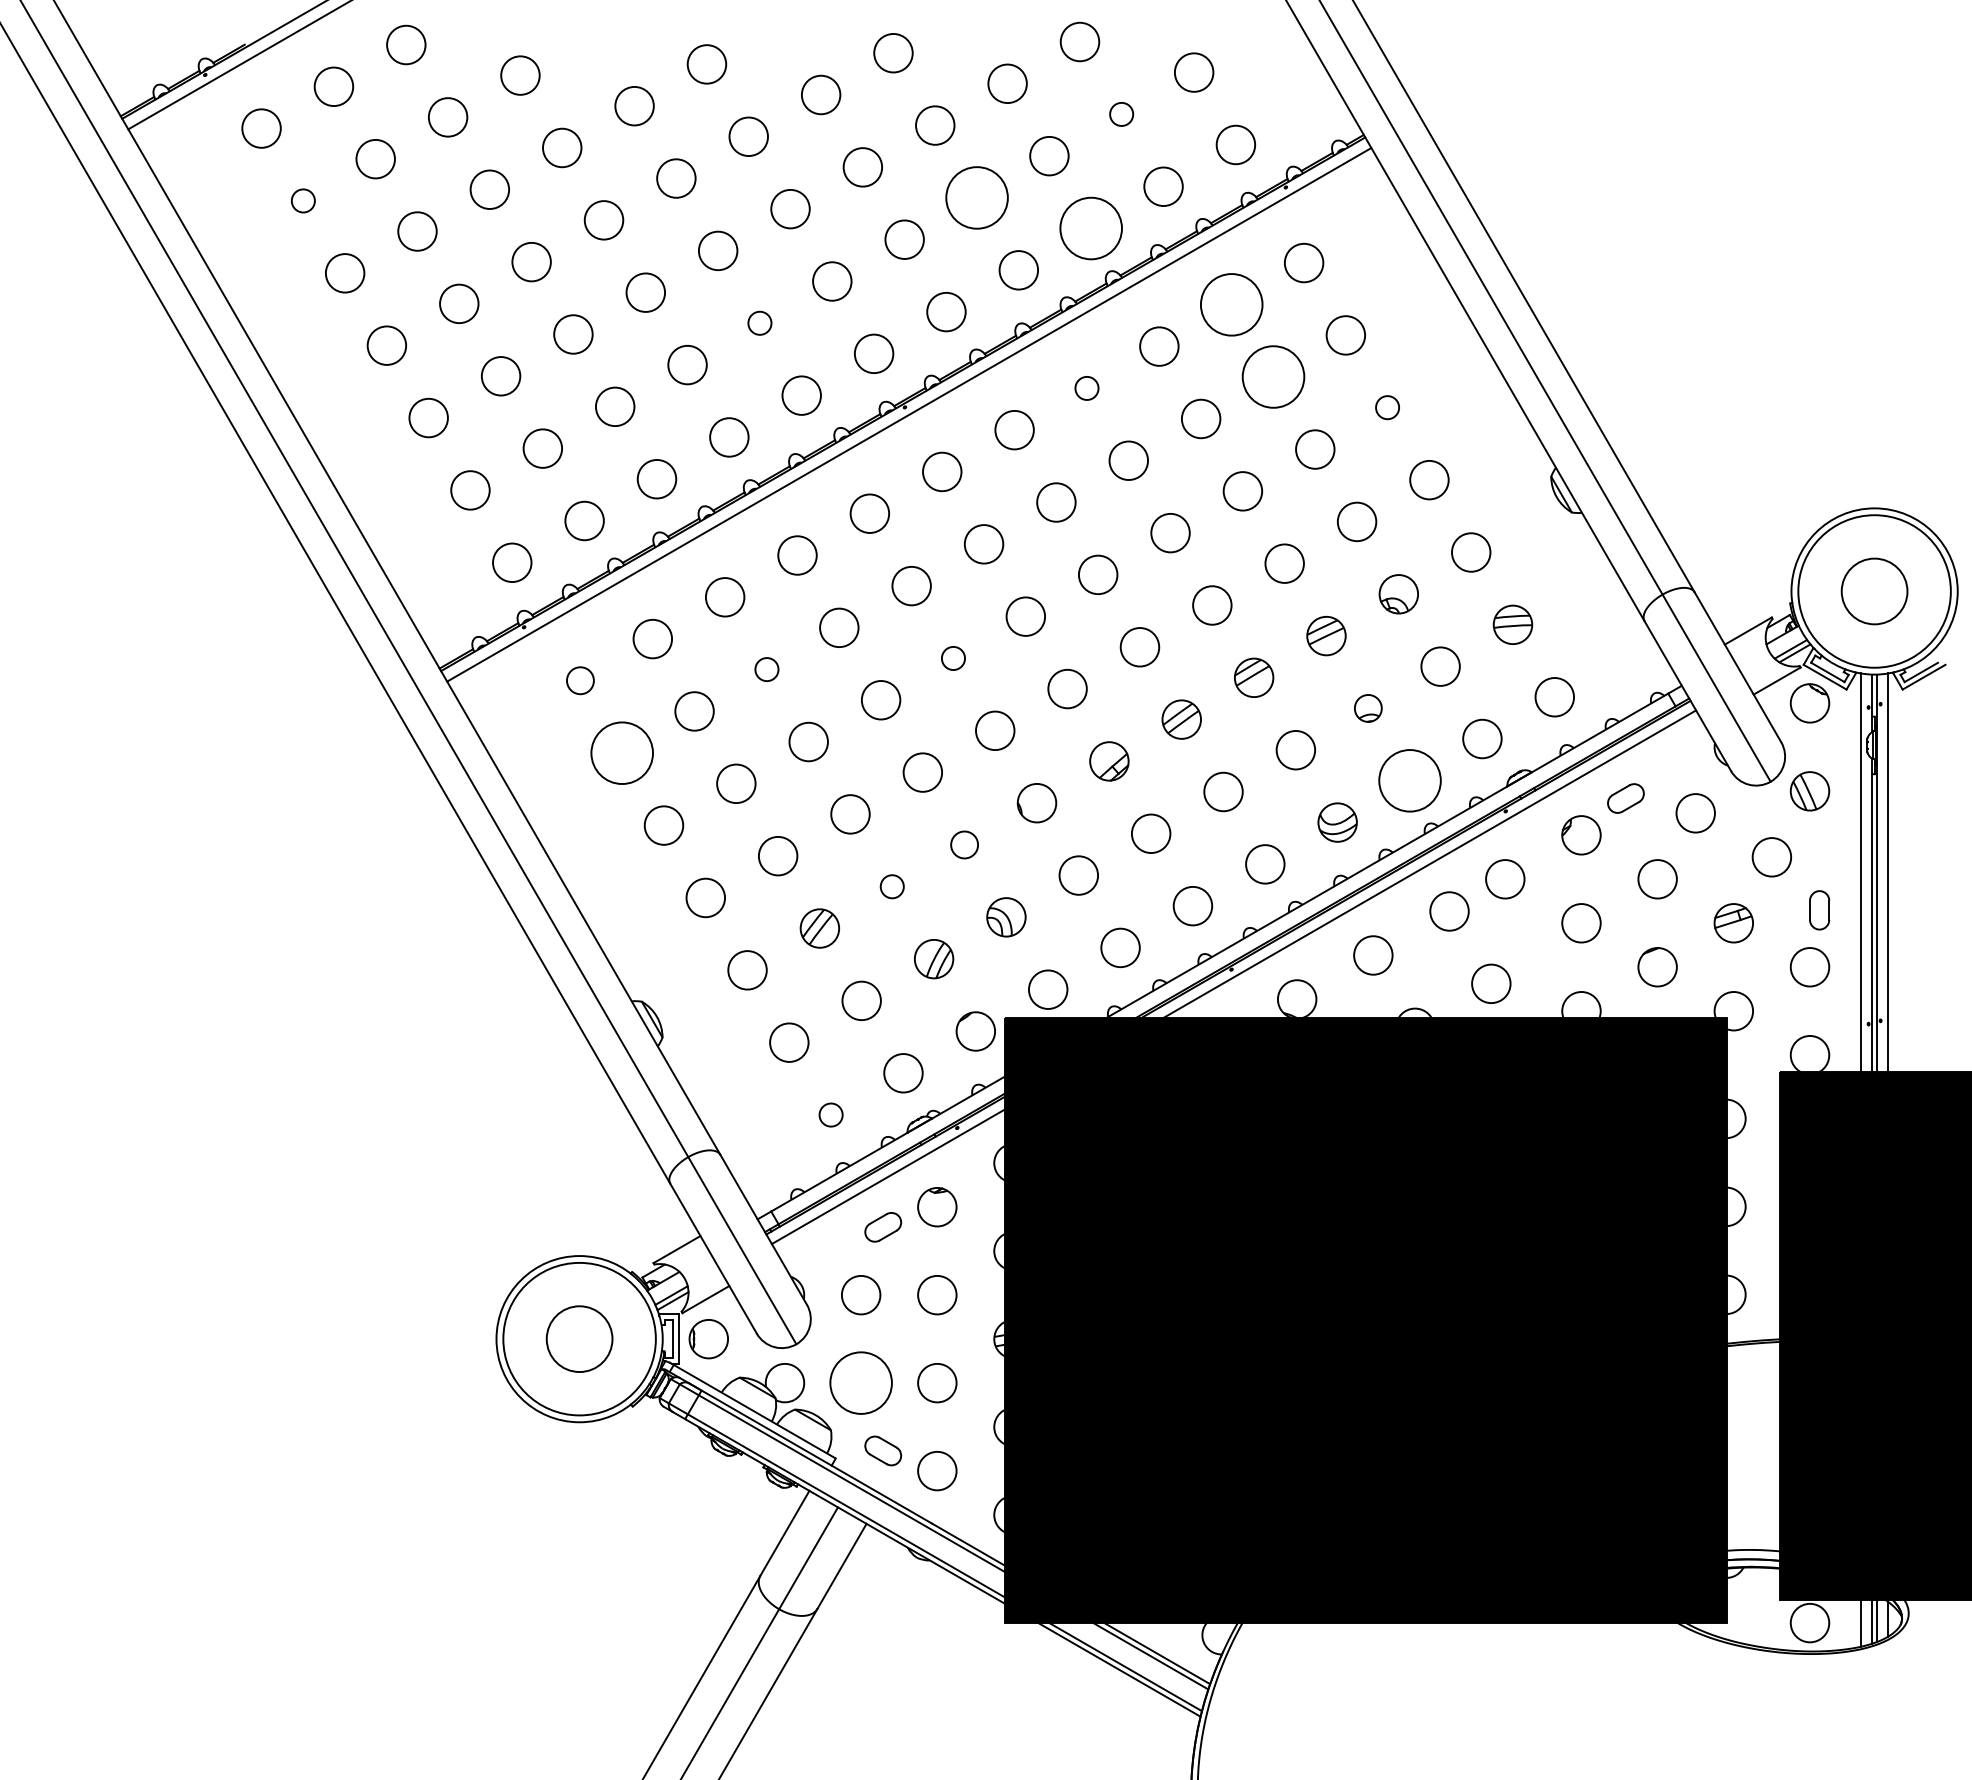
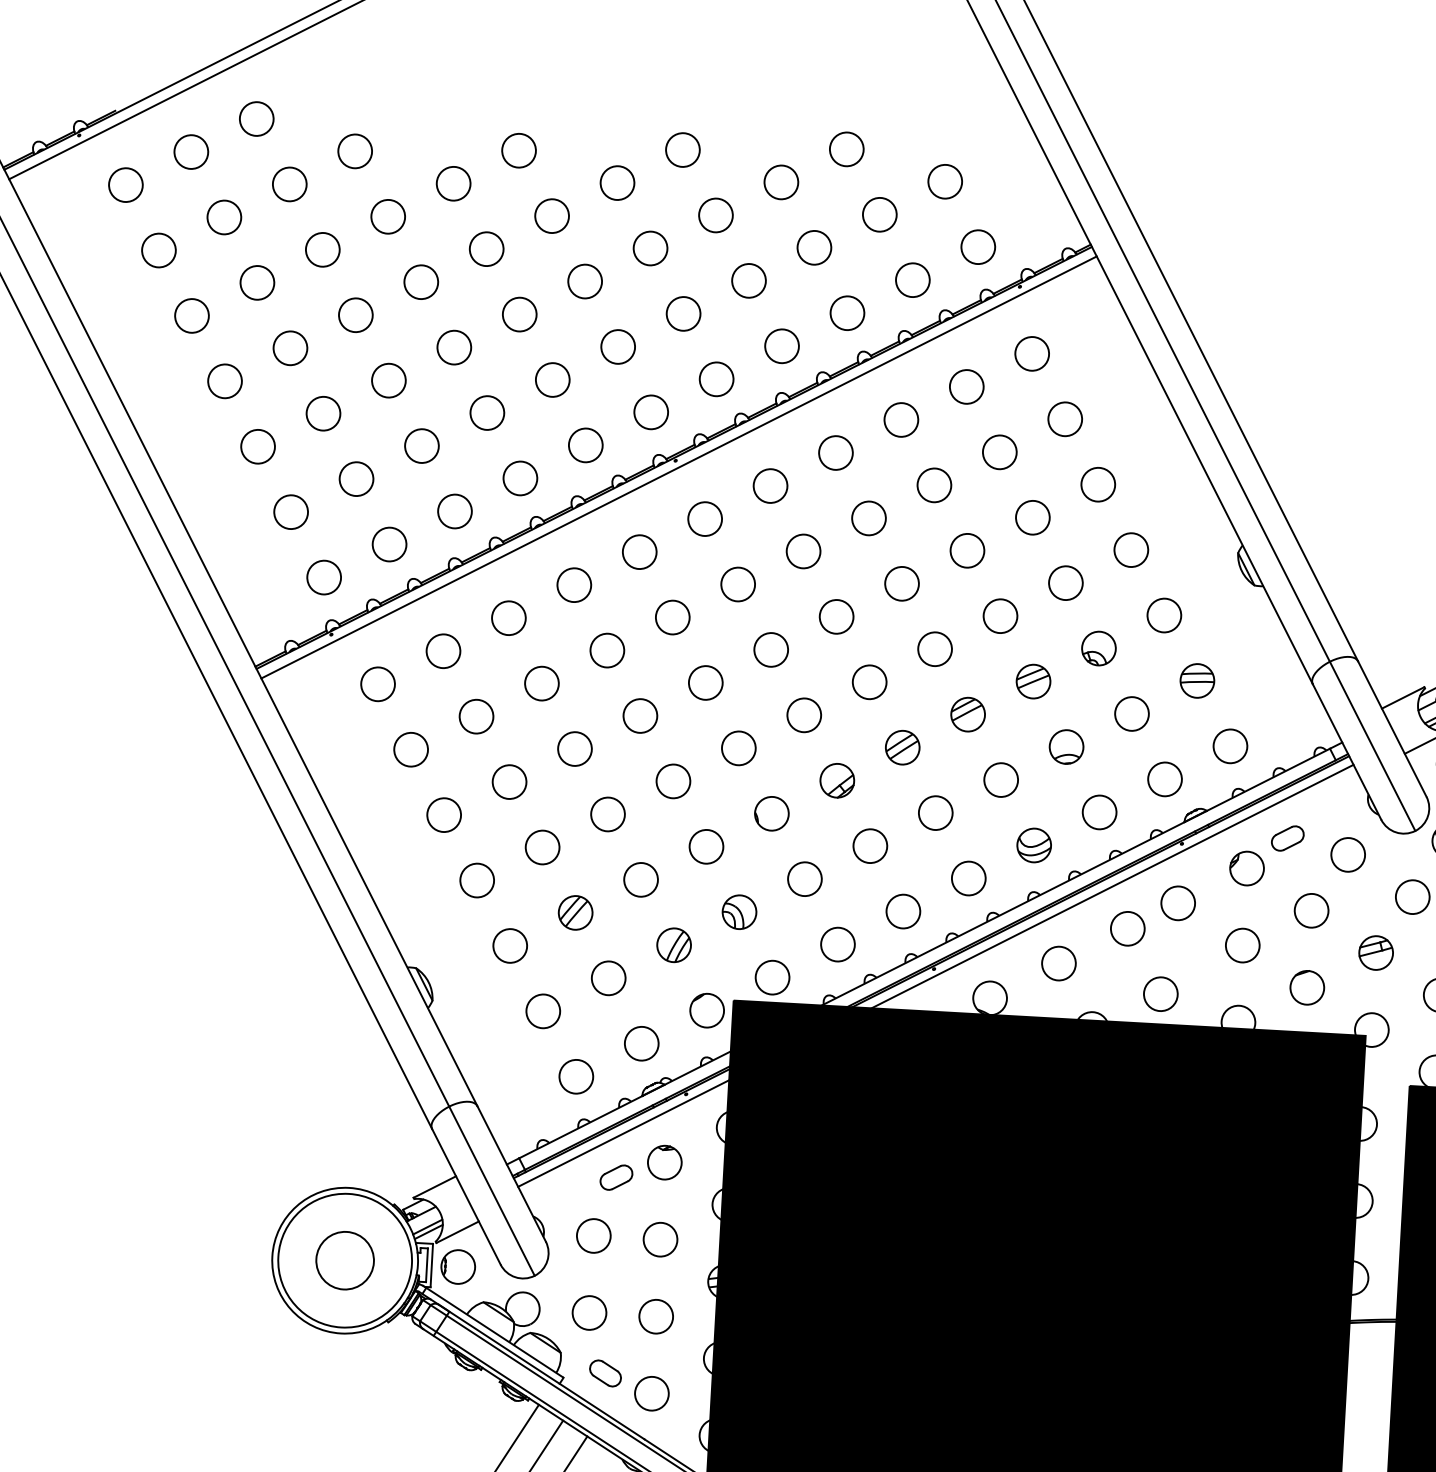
circle: (1121, 114) -> (879, 214), size x1.67
circle: (976, 197) -> (748, 280), size x0.62
circle: (303, 200) -> (159, 250), size x1.67
circle: (1090, 228) -> (846, 313), size x0.62
circle: (1231, 304) -> (966, 386), size x0.62
circle: (759, 323) -> (552, 380), size x1.67
circle: (1273, 377) -> (999, 452), size x0.62
circle: (1086, 388) -> (835, 453), size x1.67
circle: (1387, 407) -> (1098, 484), size x1.67
circle: (953, 658) -> (705, 683), size x1.67
circle: (766, 669) -> (541, 683), size x1.67
circle: (580, 680) -> (378, 684), size x1.43
part: (1368, 708) -> (1066, 747), size x1.43
circle: (621, 752) -> (410, 749), size x0.62
circle: (1409, 780) -> (1099, 812), size x0.62
circle: (964, 844) -> (706, 846), size x1.43
circle: (892, 886) -> (641, 879), size x1.67
circle: (830, 1114) -> (575, 1076), size x1.67
circle: (860, 1382) -> (588, 1312), size x0.62

